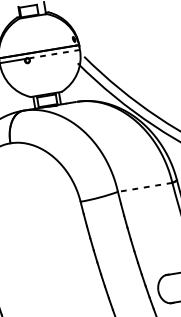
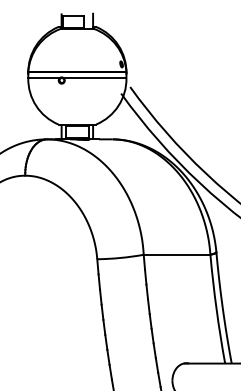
line: (54, 54) -> (95, 78), dashed -> solid
line: (144, 187) -> (176, 254), dashed -> solid

